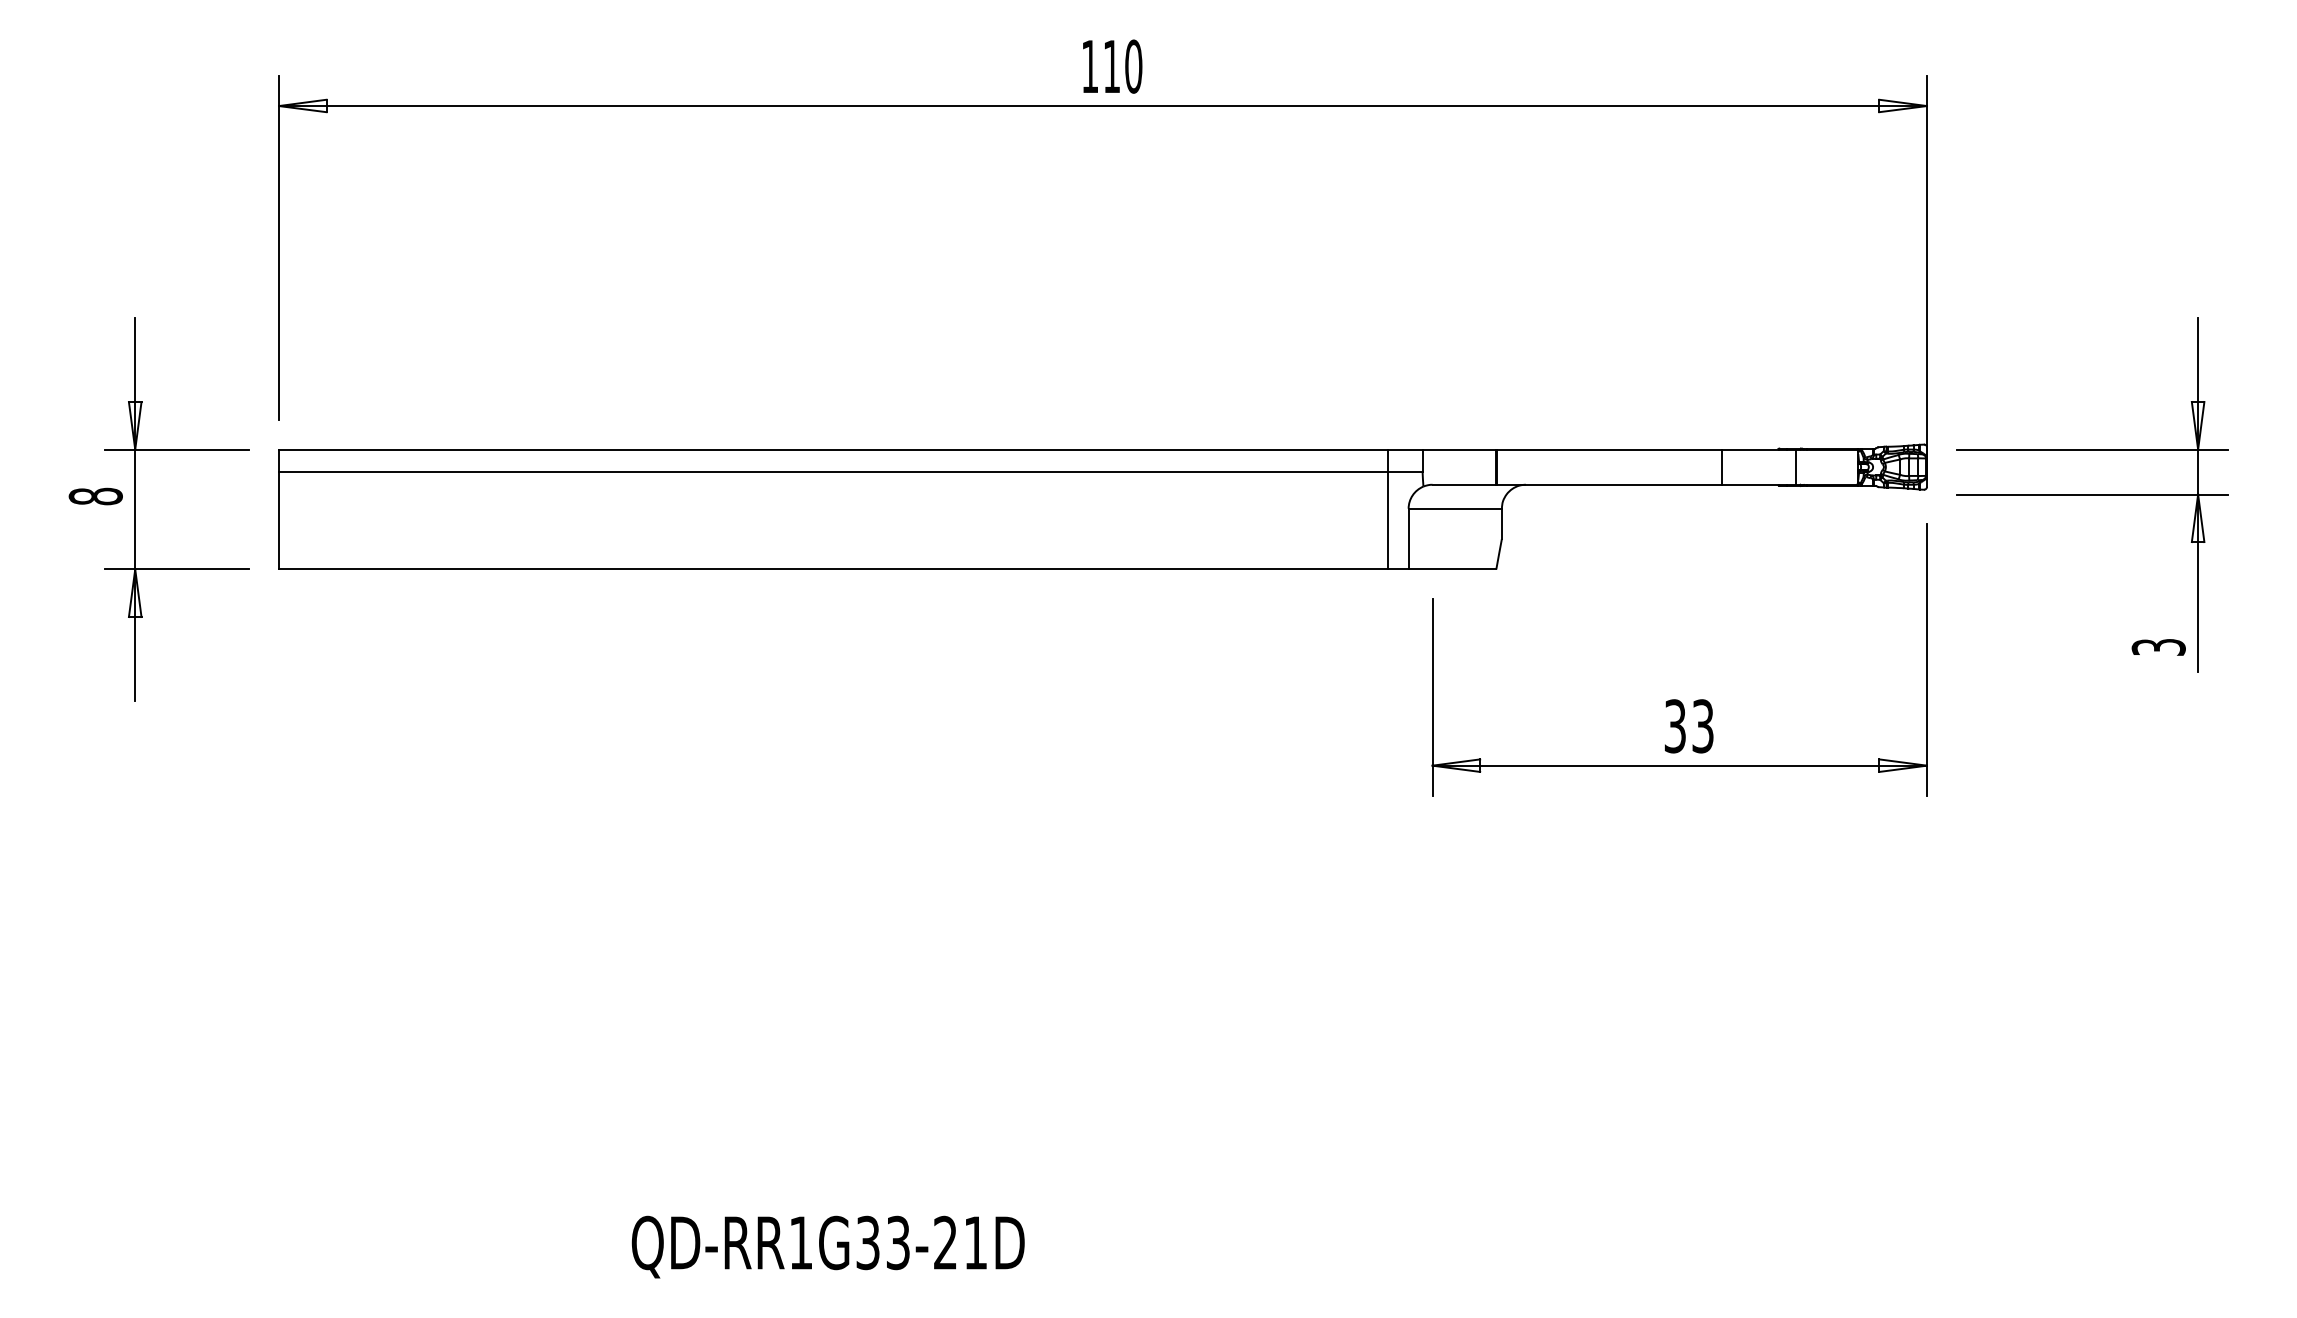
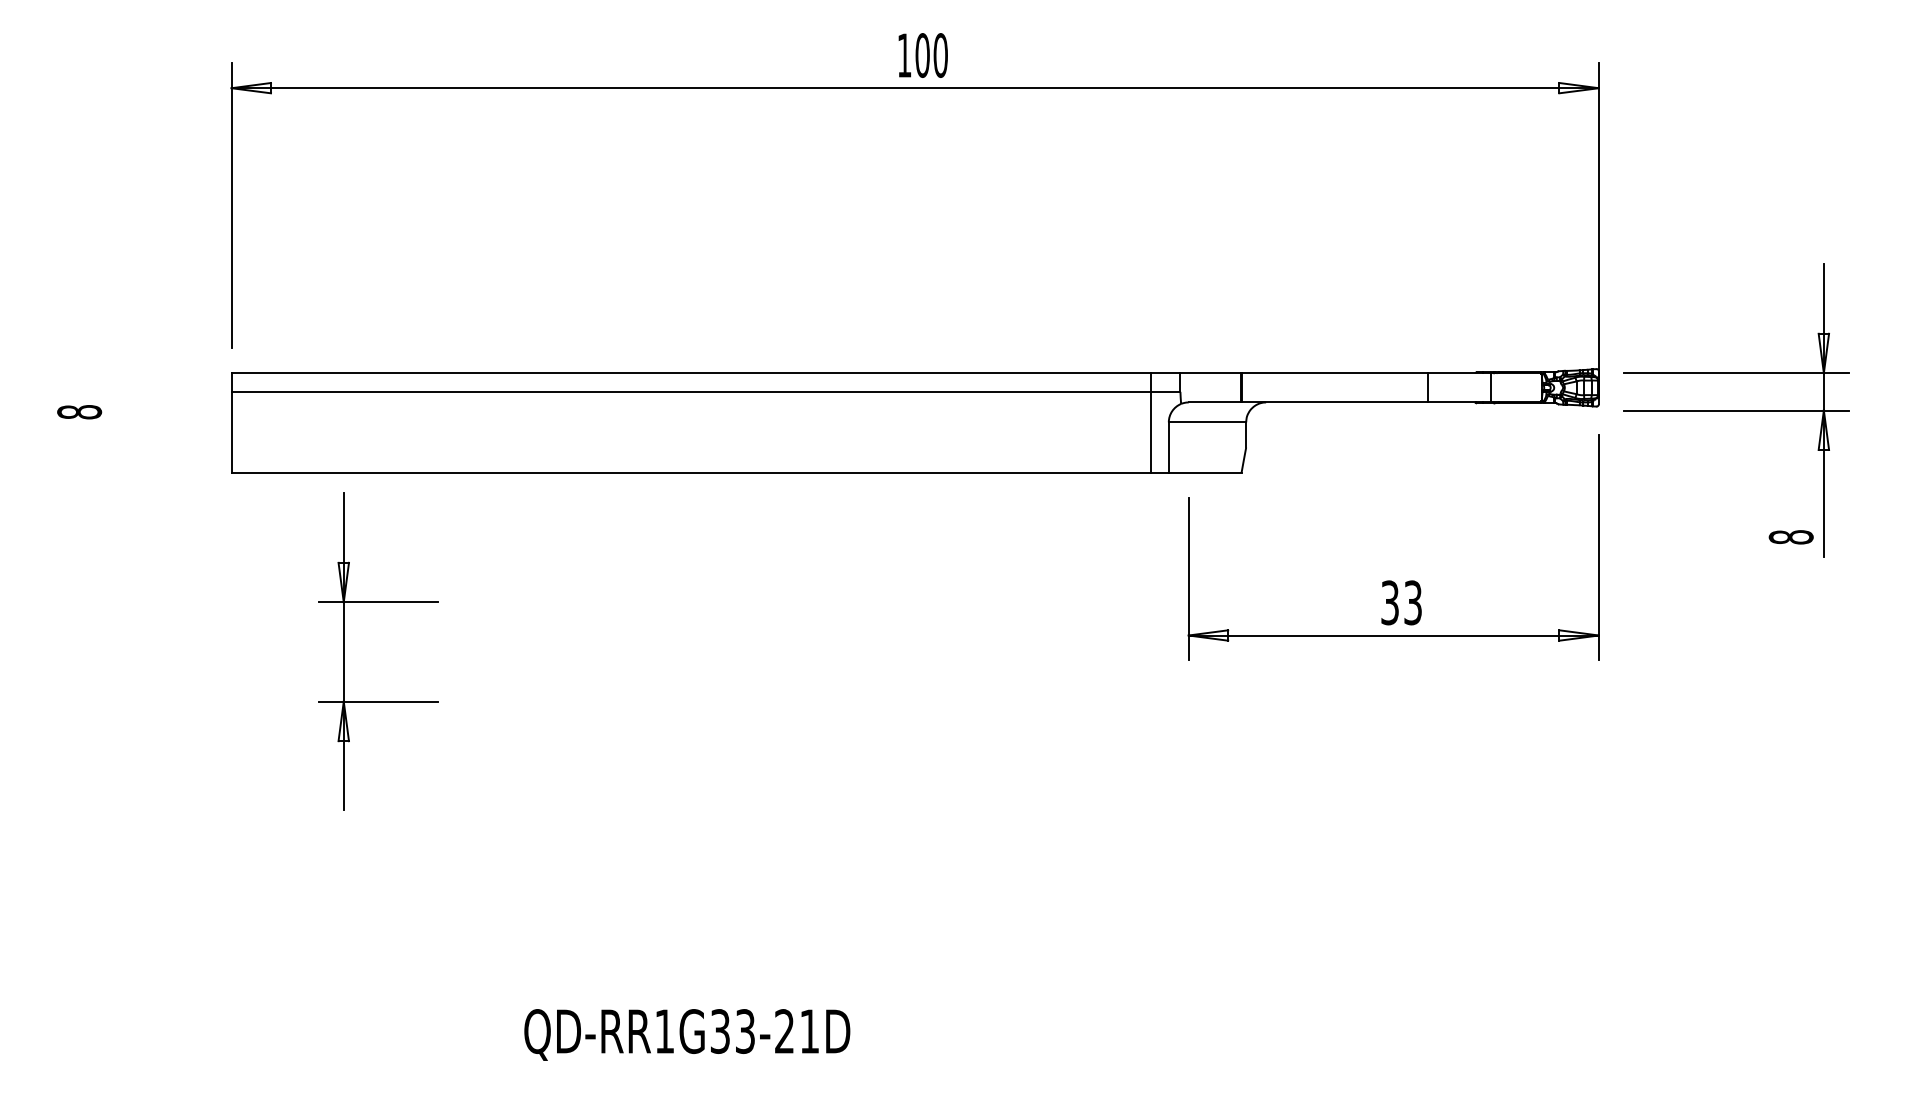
text: (1111, 66) -> (922, 55), 110 -> 100
part: (135, 509) -> (344, 651), moved
text: (2158, 647) -> (1790, 537), 3 -> 8

